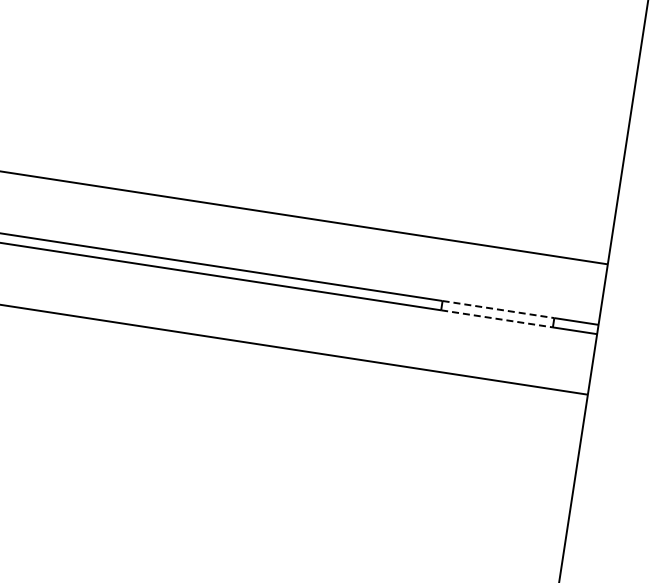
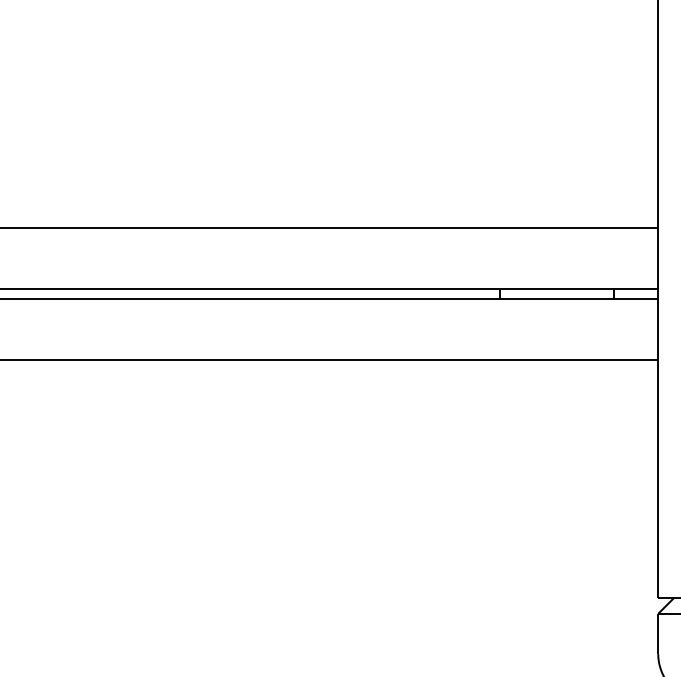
line: (497, 309) -> (556, 289), dashed -> solid
line: (496, 318) -> (556, 298), dashed -> solid

